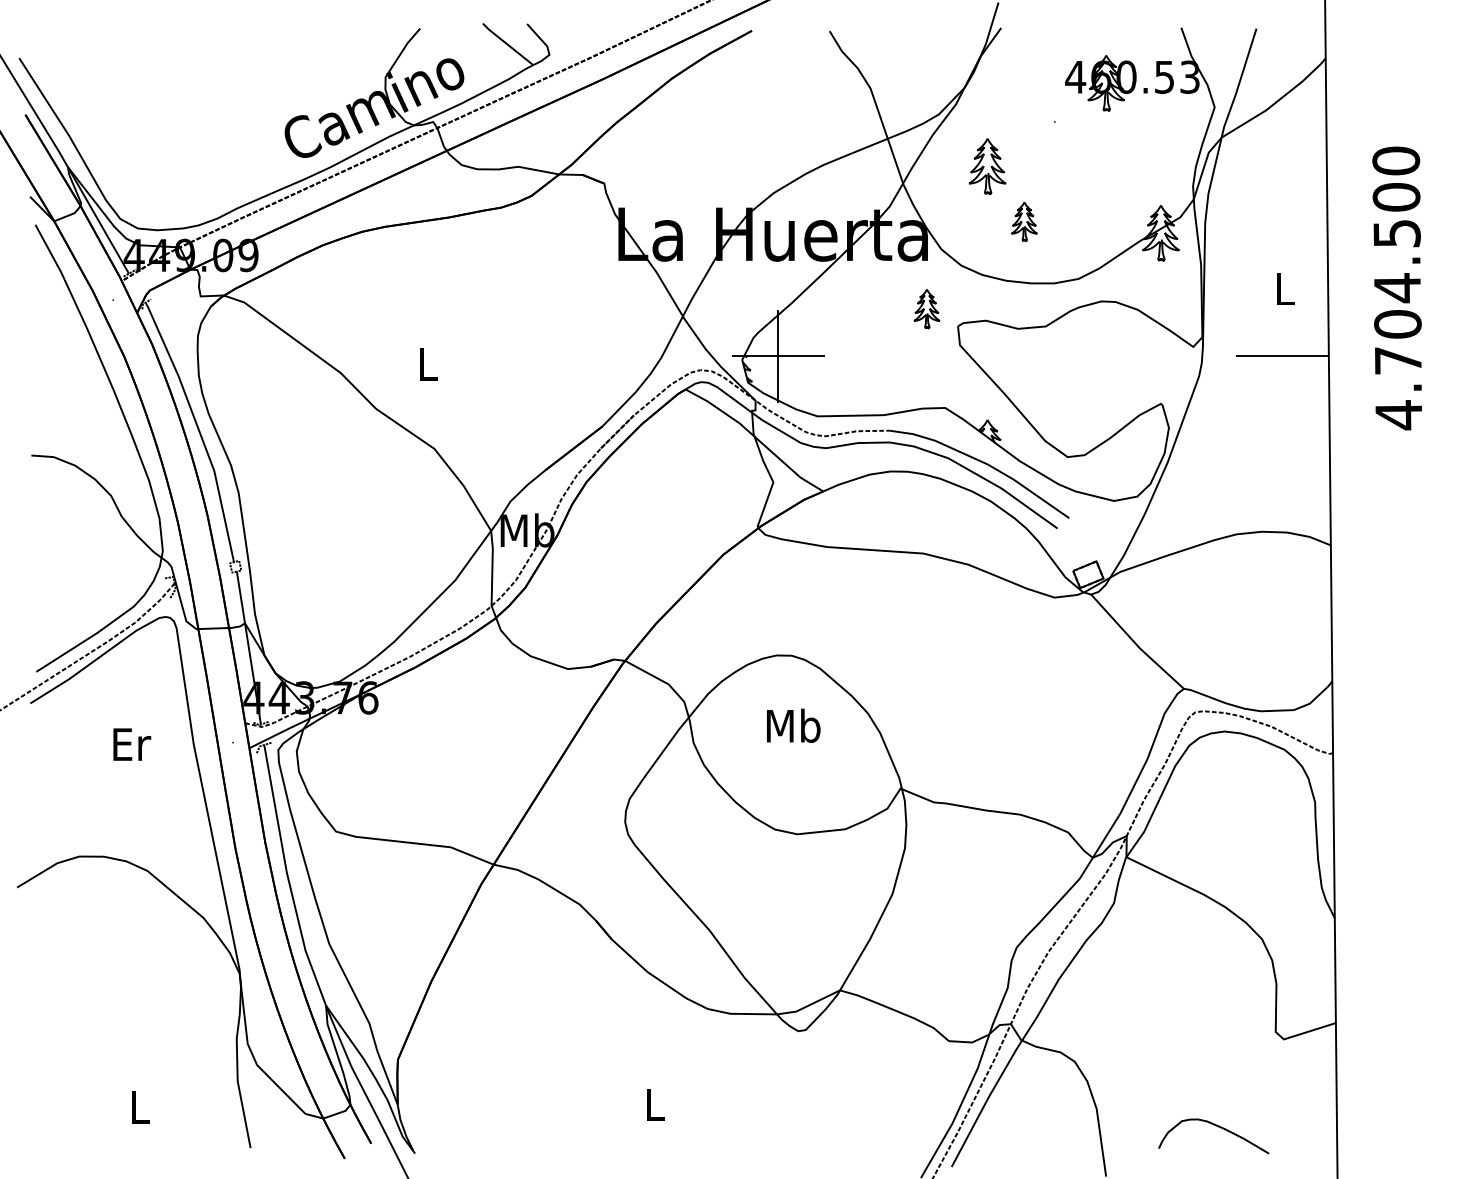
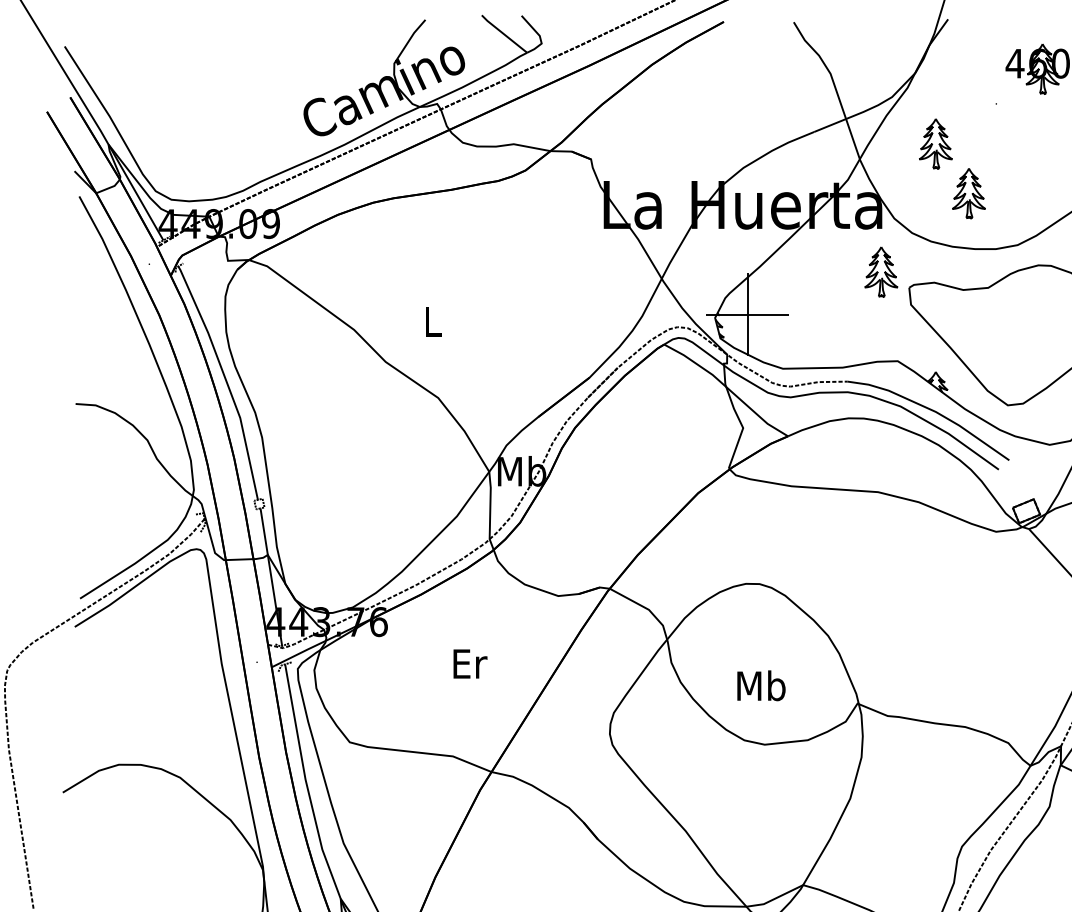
part: (1024, 221) -> (969, 193), size x1.43
part: (926, 308) -> (880, 271), size x1.43
text: (793, 725) -> (761, 685), moved
text: (132, 744) -> (470, 663), moved

